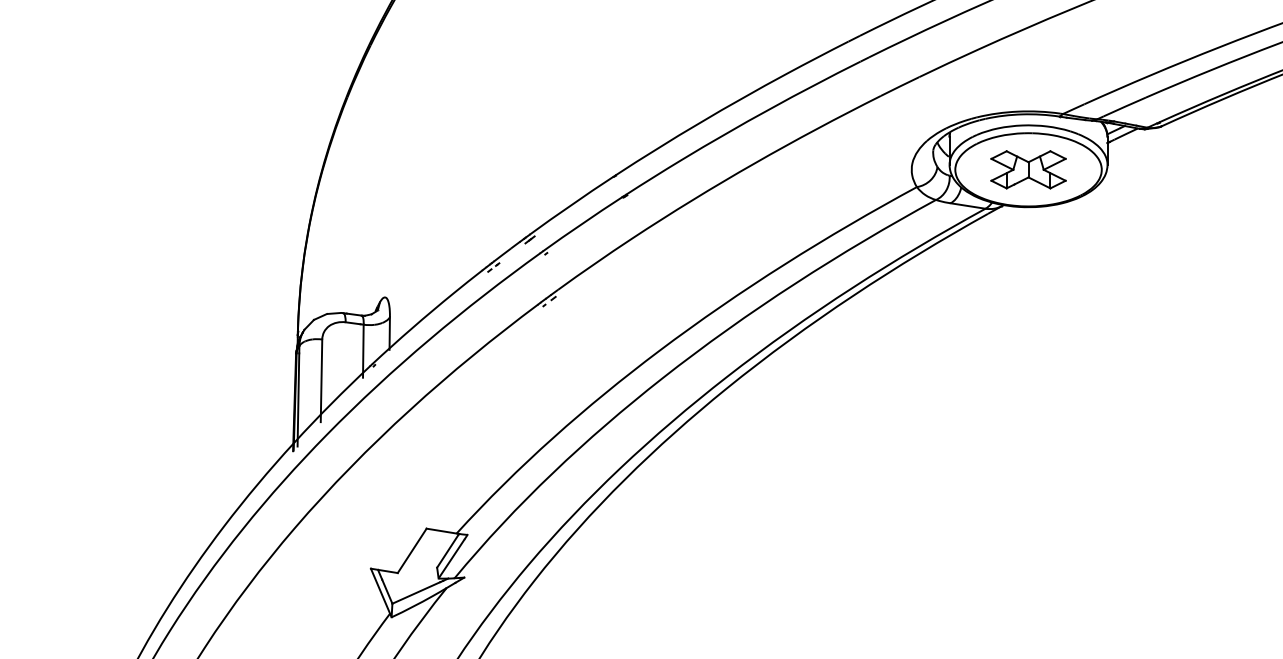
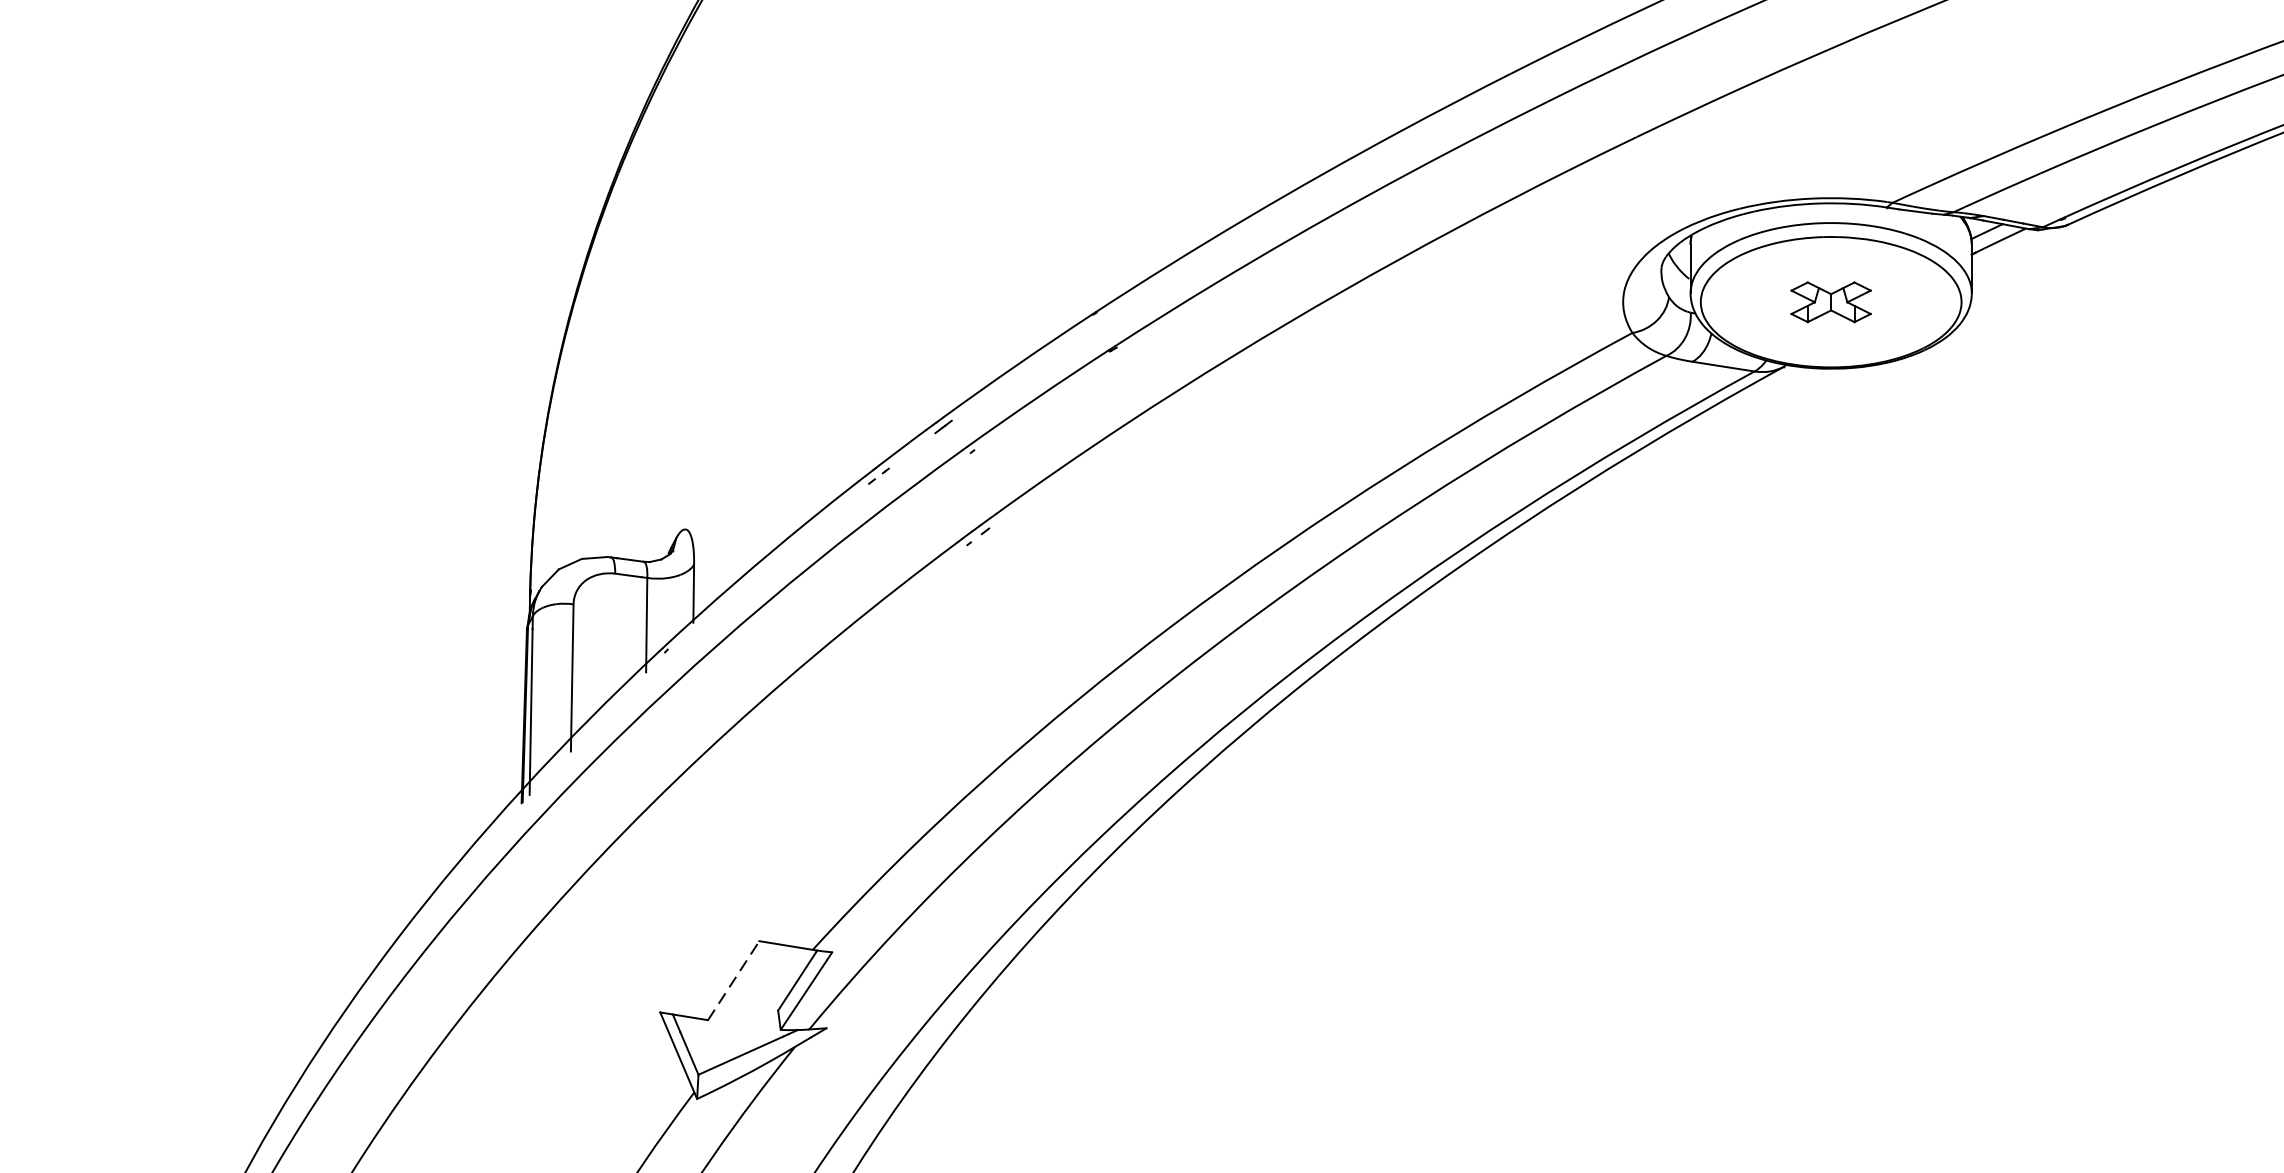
part: (1028, 169) -> (1831, 301), size x0.6
line: (412, 550) -> (734, 980), solid -> dashed

